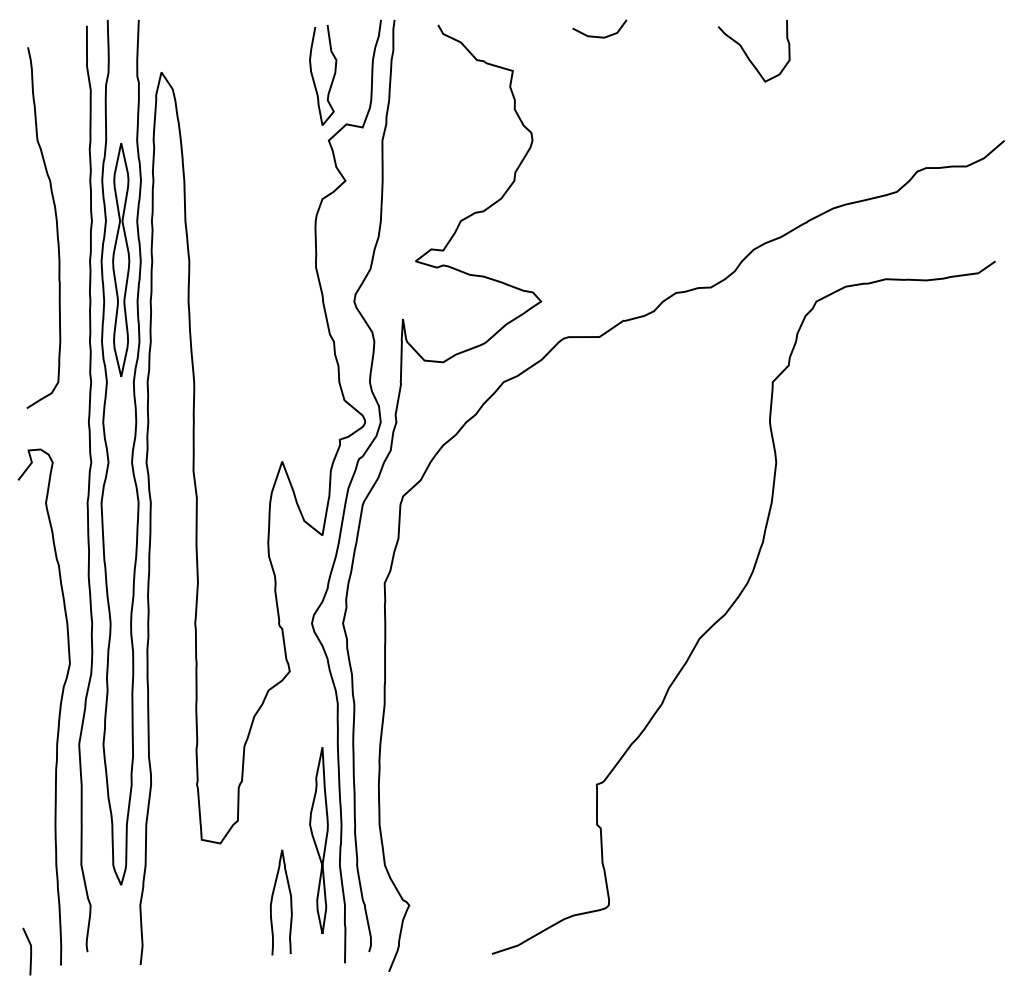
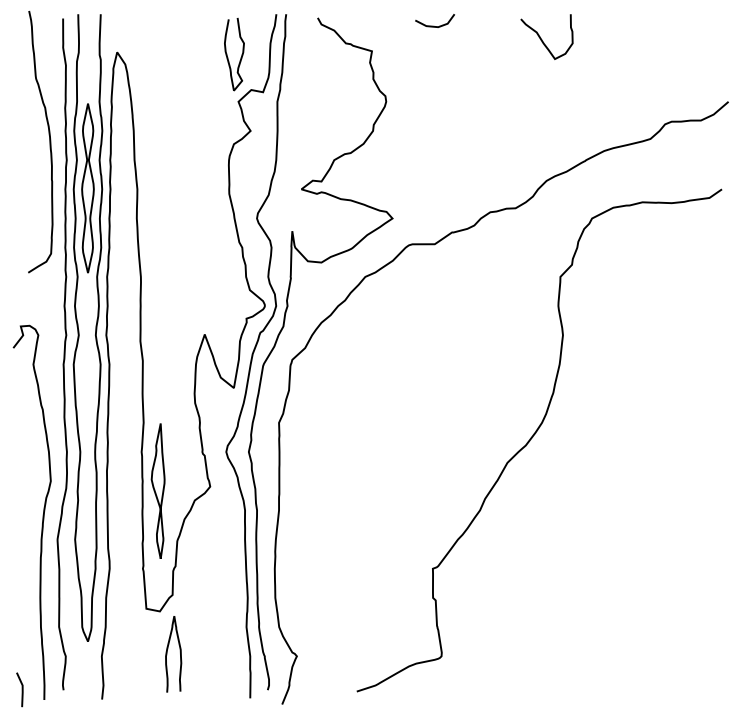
curve: (56, 227) -> (49, 141), moved
part: (318, 840) -> (157, 491), moved
curve: (272, 902) -> (167, 654), moved

